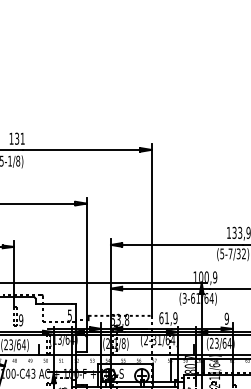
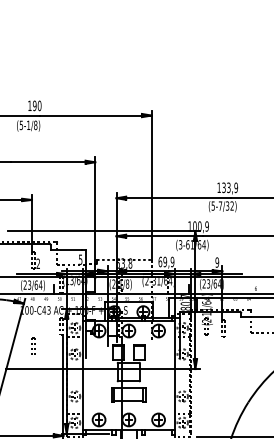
text: (19, 138) -> (36, 105), 131 -> 190
text: (167, 317) -> (165, 261), 61,9 -> 69,9
text: (21, 319) -> (38, 263), 9 -> 2

